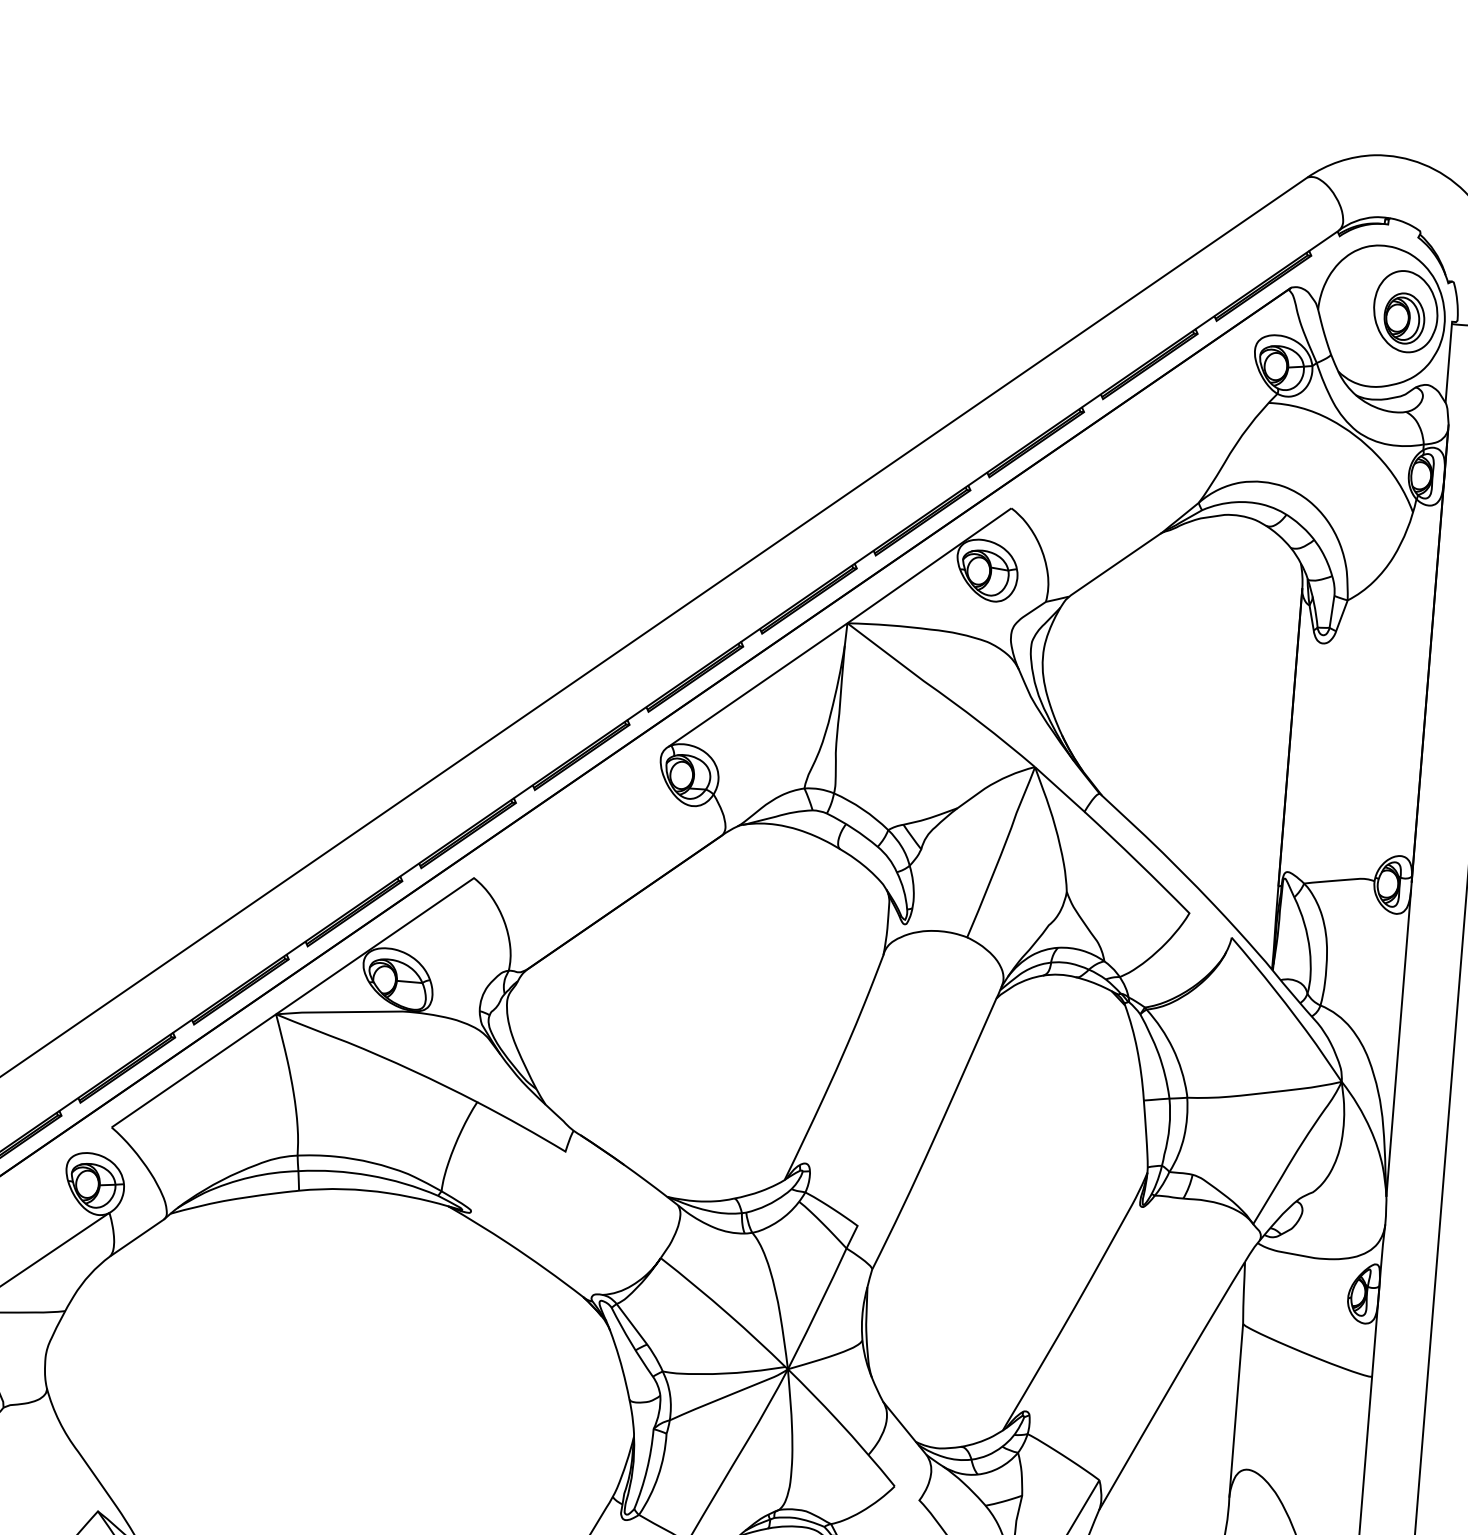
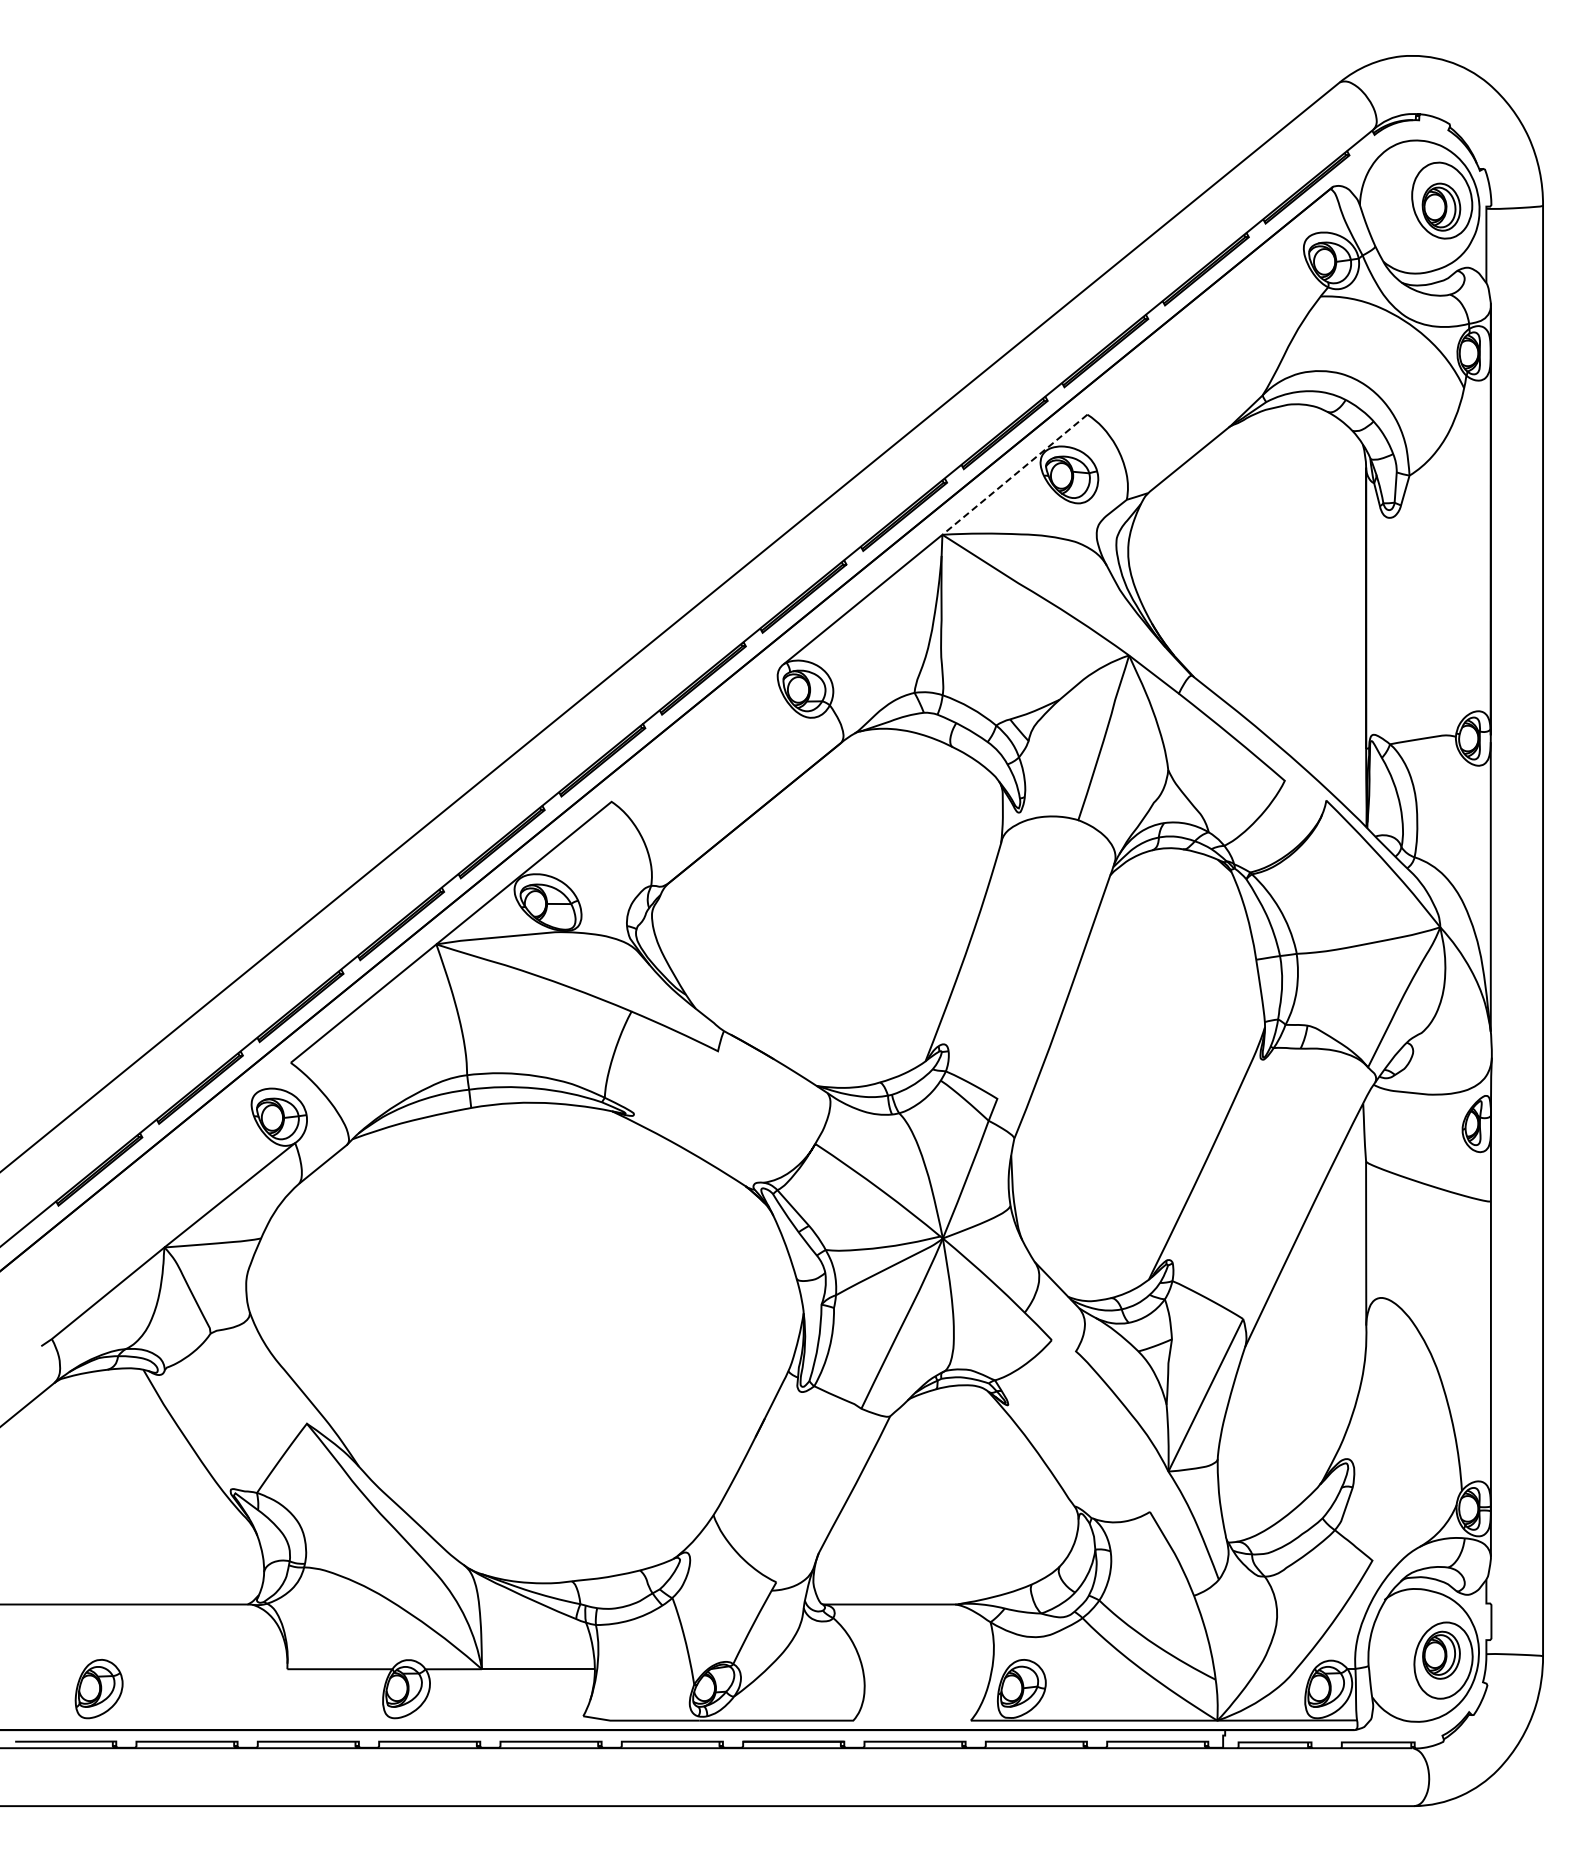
line: (928, 566) -> (1014, 475), solid -> dashed

